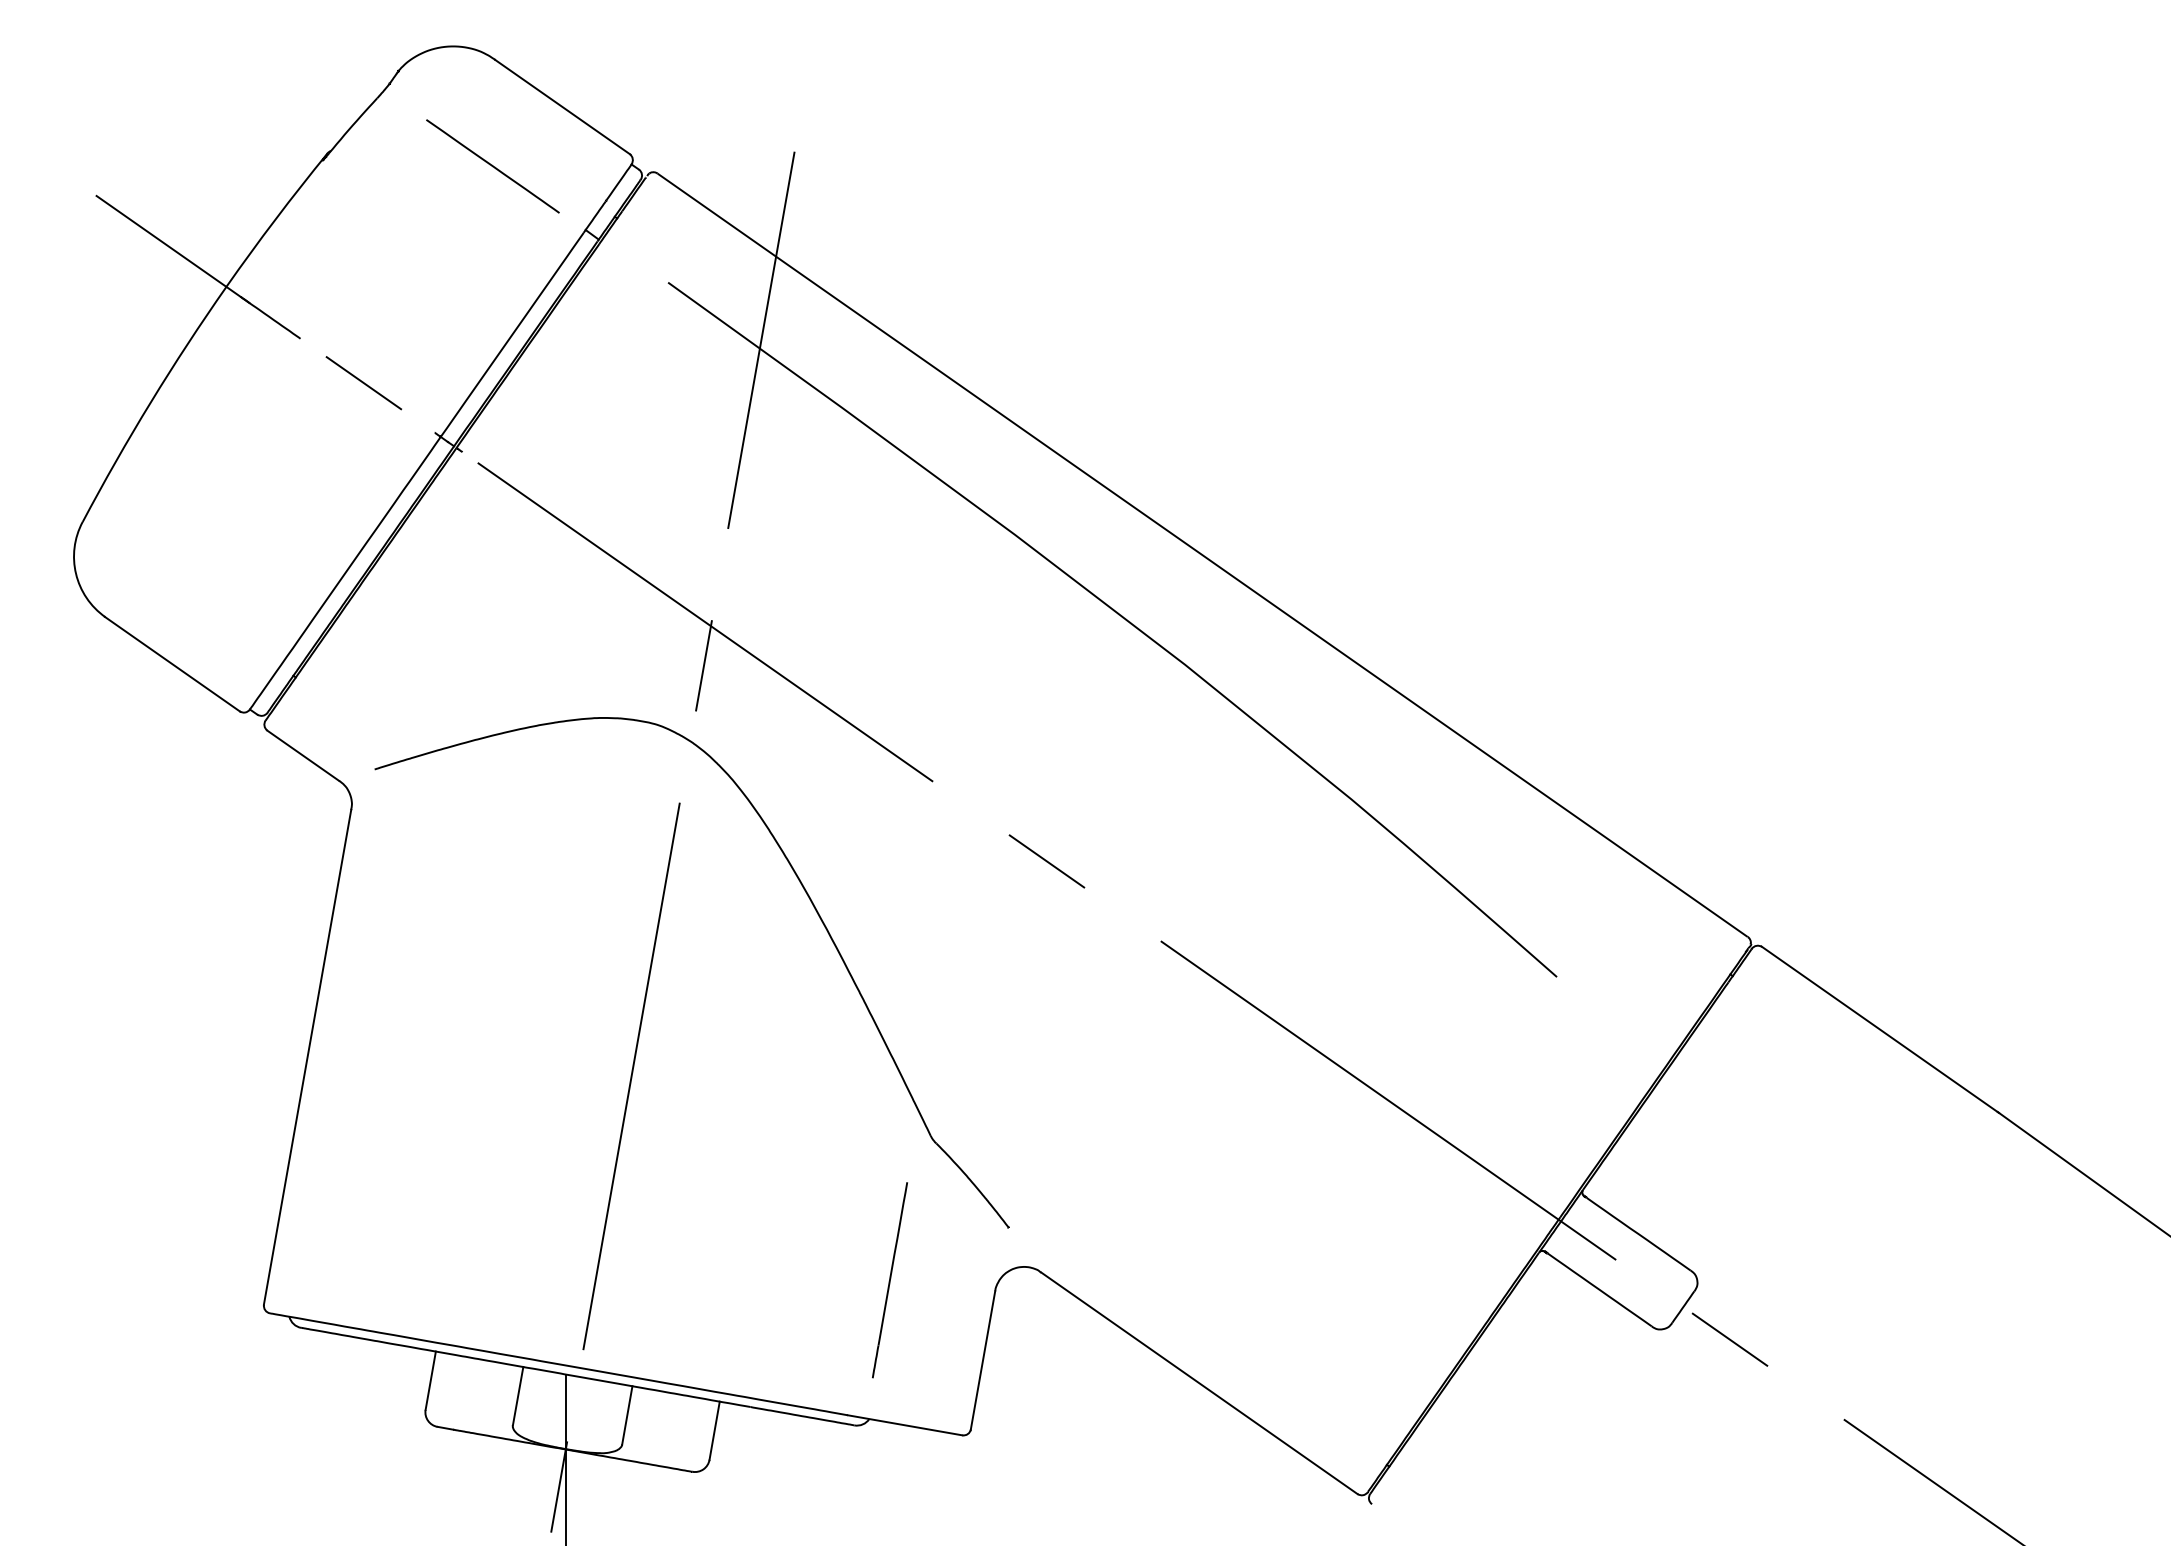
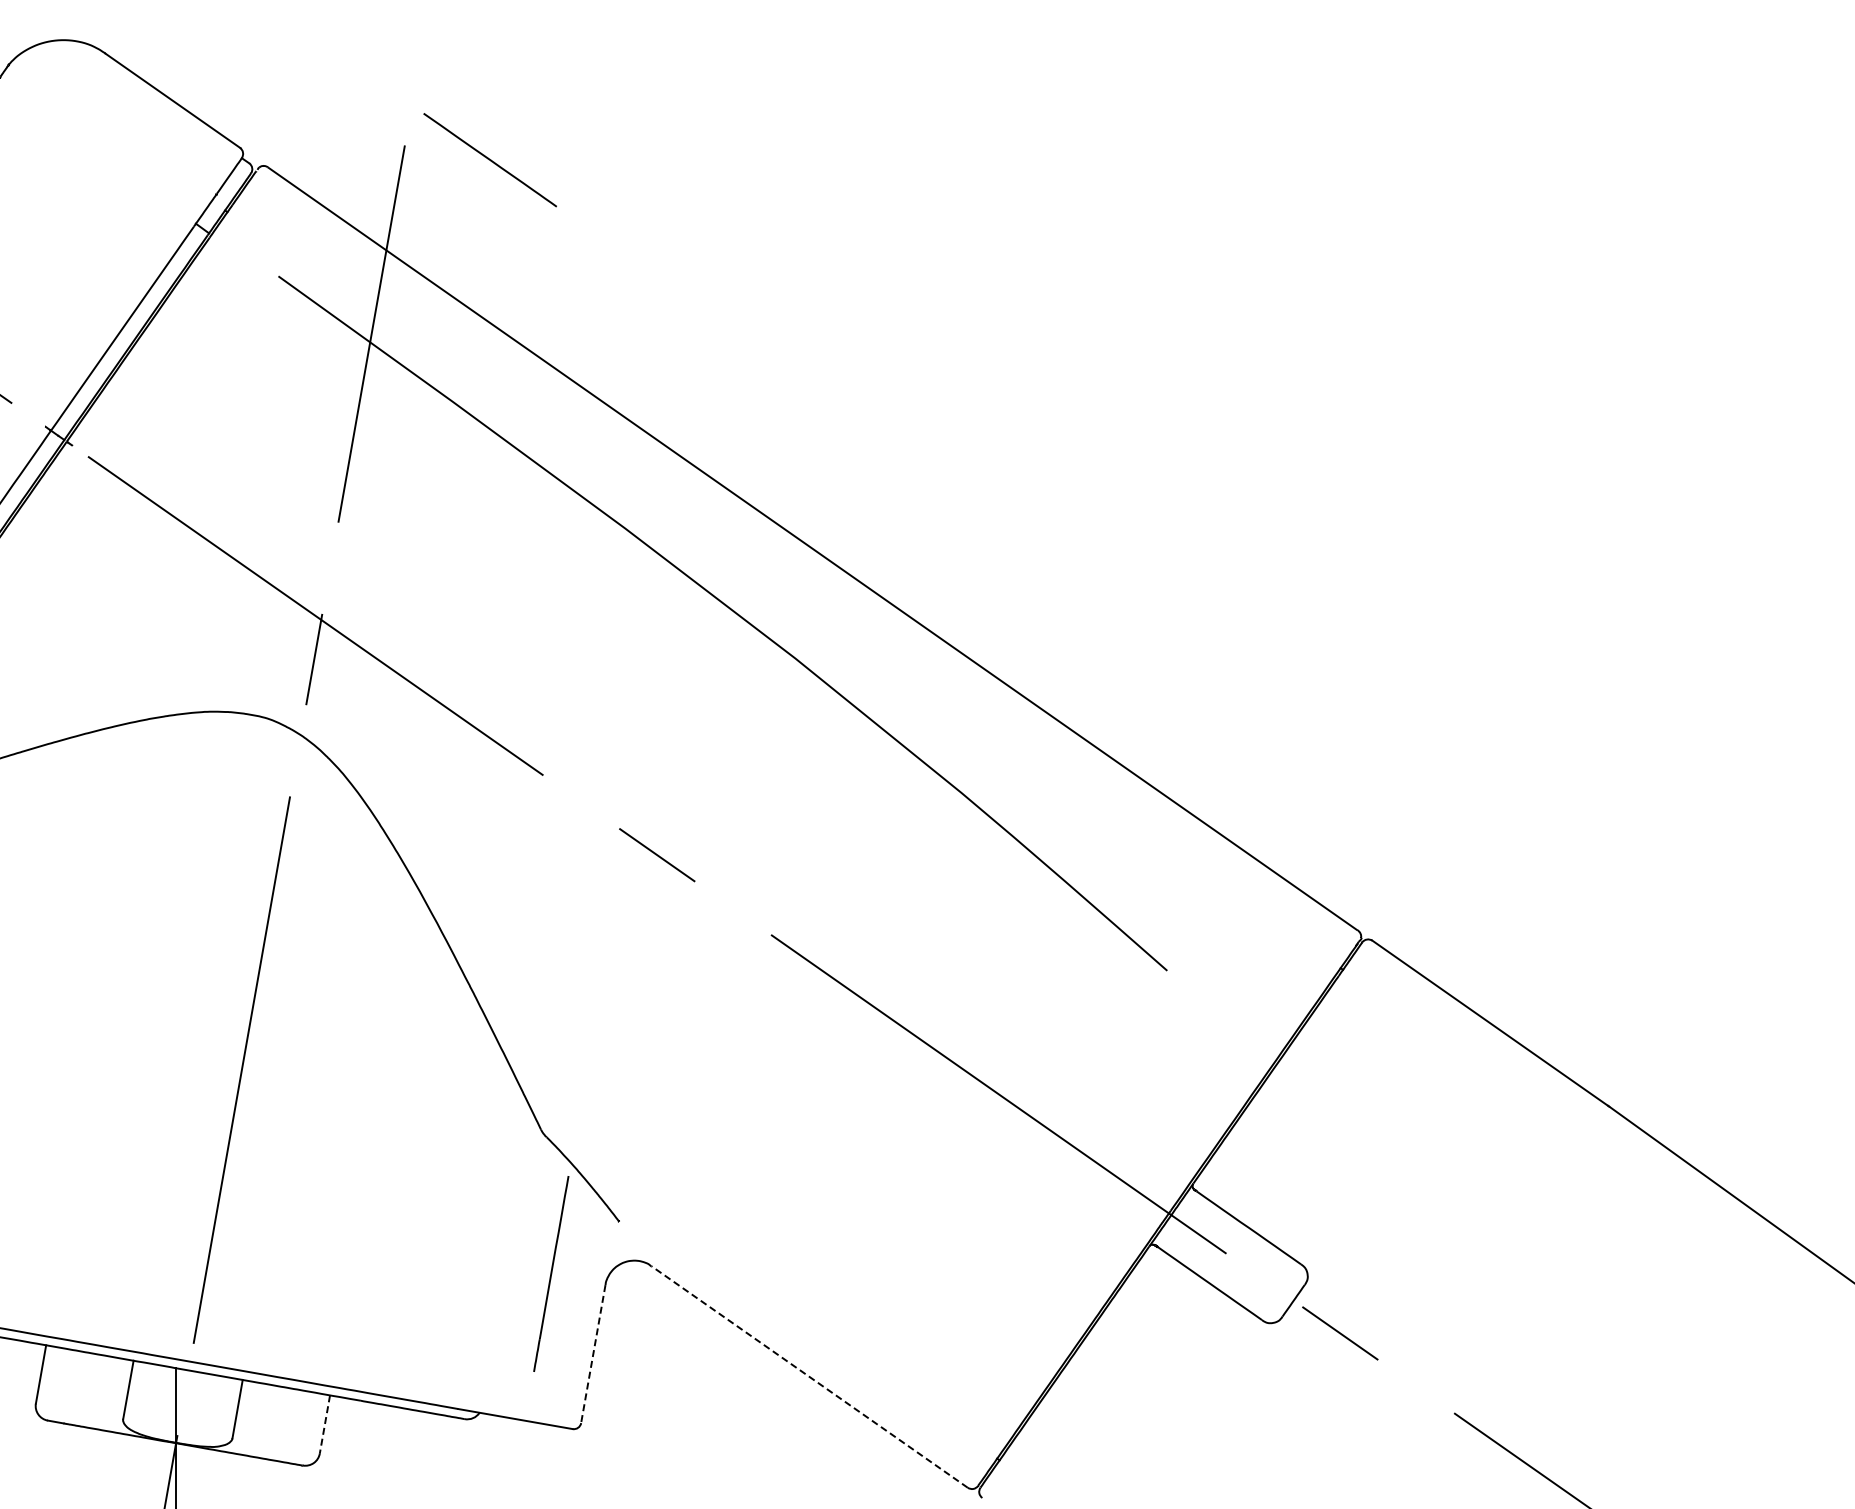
line: (492, 166) -> (489, 160), moved
line: (889, 1280) -> (550, 1274), moved
line: (982, 1361) -> (592, 1355), solid -> dashed
line: (1198, 1383) -> (808, 1377), solid -> dashed
line: (714, 1430) -> (324, 1424), solid -> dashed

